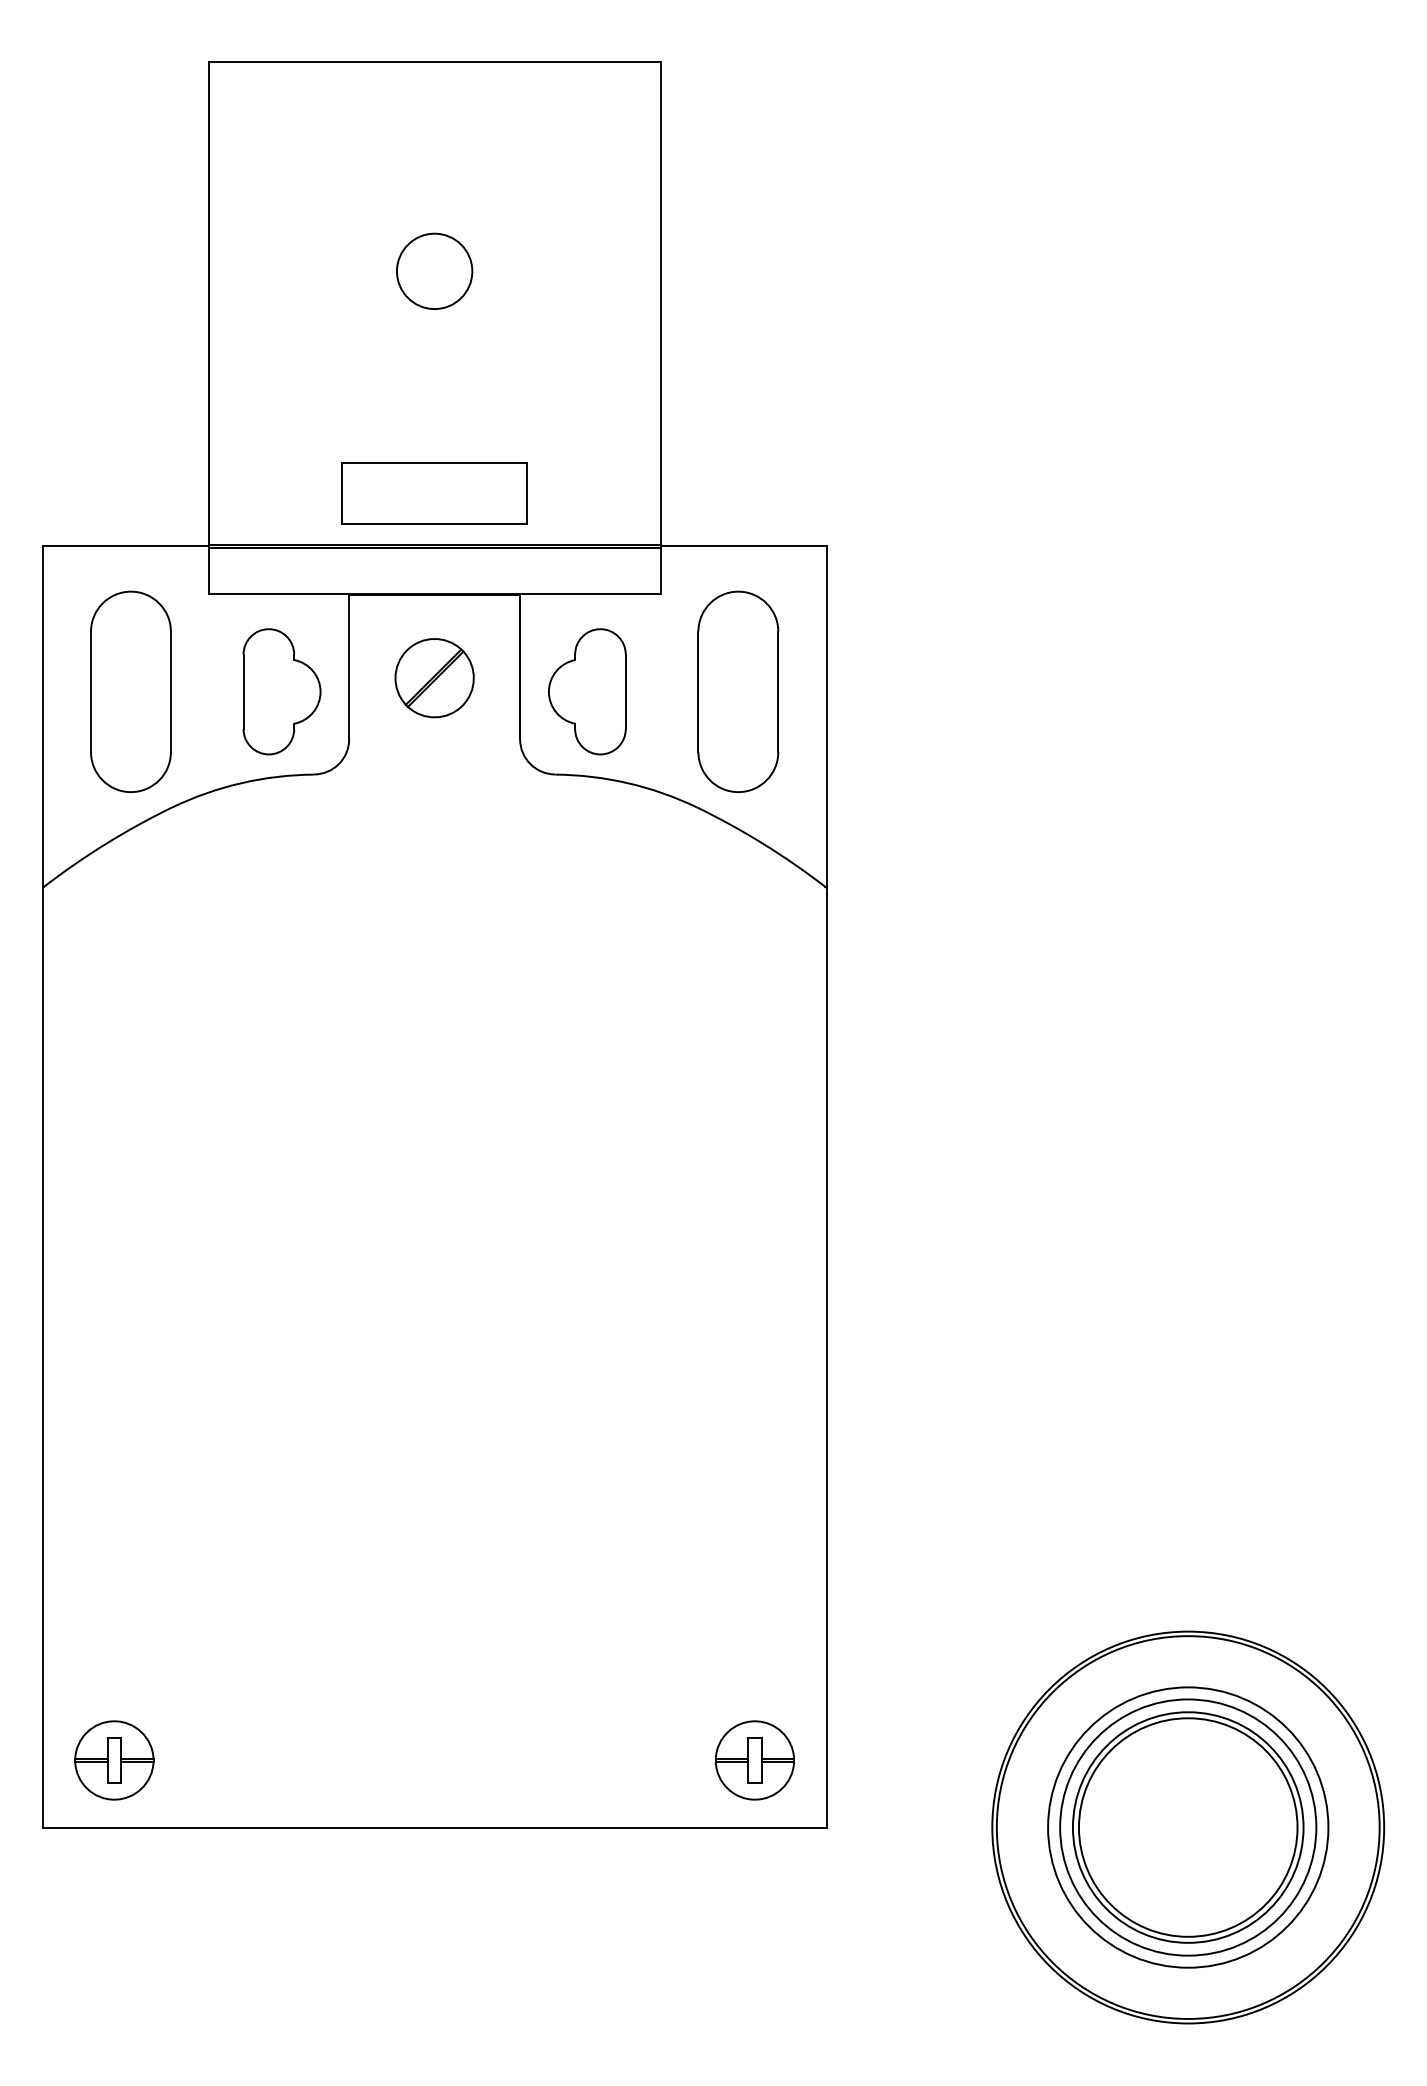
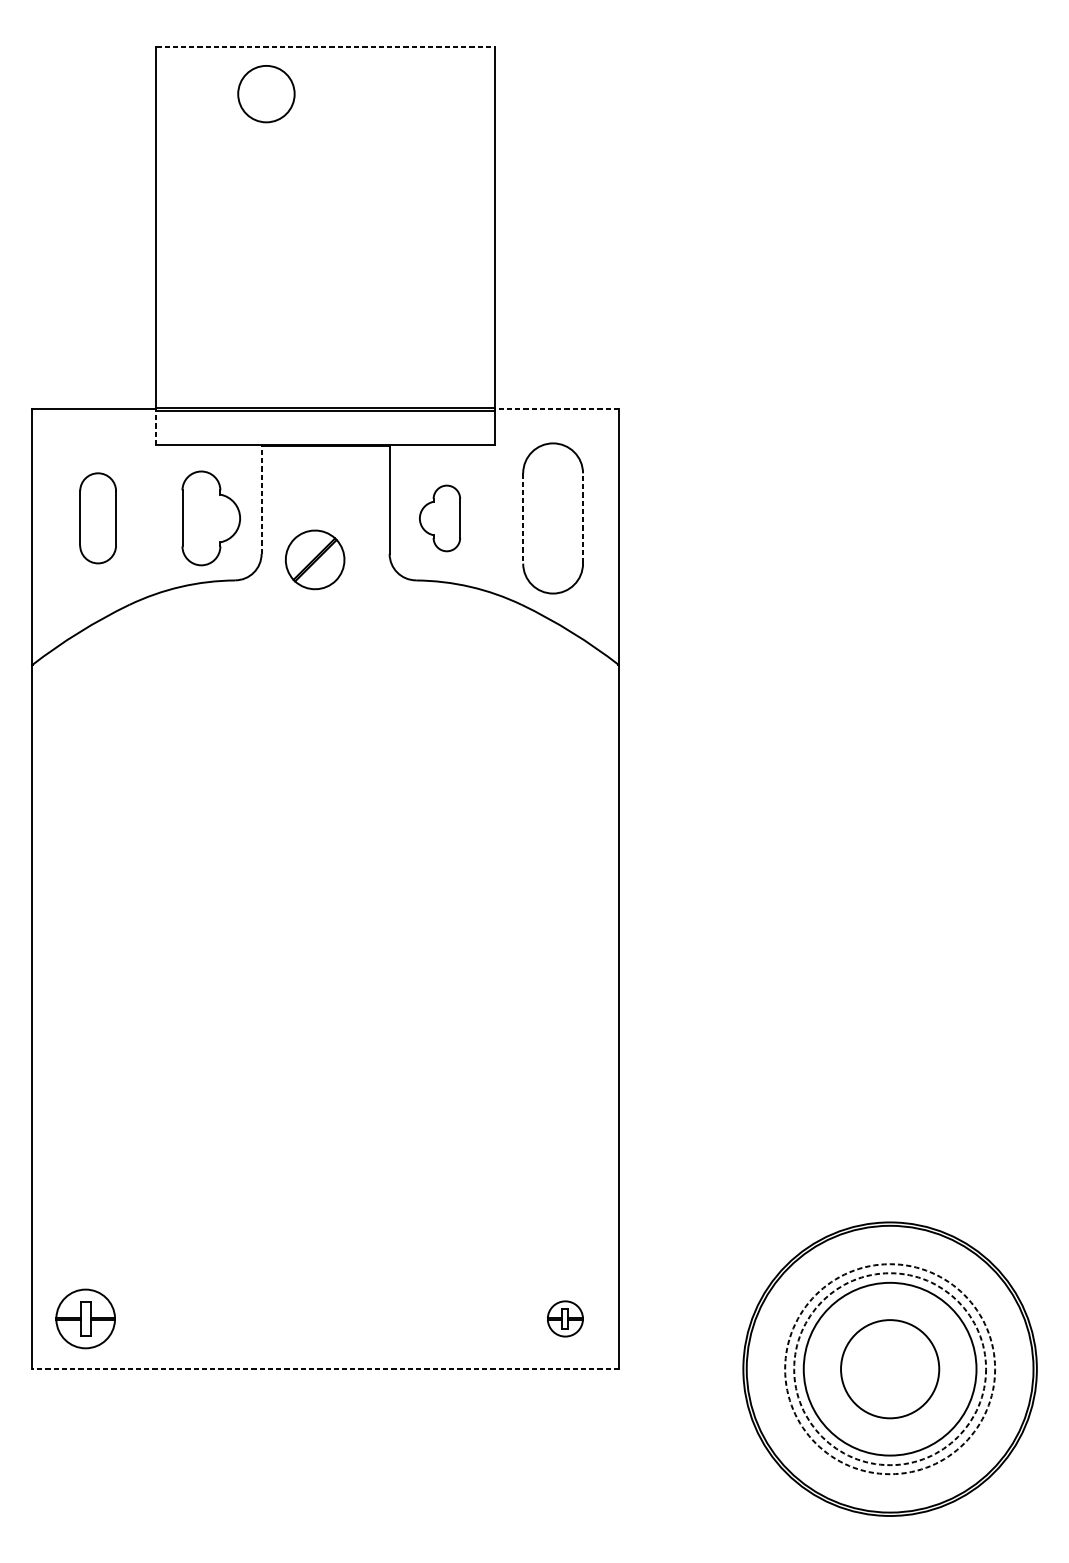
line: (435, 62) -> (326, 47), solid -> dashed
circle: (434, 270) -> (266, 93), moved
part: (434, 493) -> (325, 369), removed
line: (743, 546) -> (556, 409), solid -> dashed
line: (208, 570) -> (156, 427), solid -> dashed
line: (349, 666) -> (261, 499), solid -> dashed
part: (434, 678) -> (315, 560), moved
part: (130, 691) -> (97, 518), size x0.6
part: (587, 691) -> (440, 518), size x0.7
line: (778, 691) -> (583, 518), solid -> dashed
line: (698, 692) -> (523, 518), solid -> dashed
part: (754, 1760) -> (565, 1318), size x0.6
line: (434, 1827) -> (325, 1369), solid -> dashed
circle: (1187, 1827) -> (889, 1369), size x0.6
circle: (1188, 1827) -> (890, 1369), solid -> dashed
circle: (1188, 1827) -> (890, 1369), solid -> dashed

